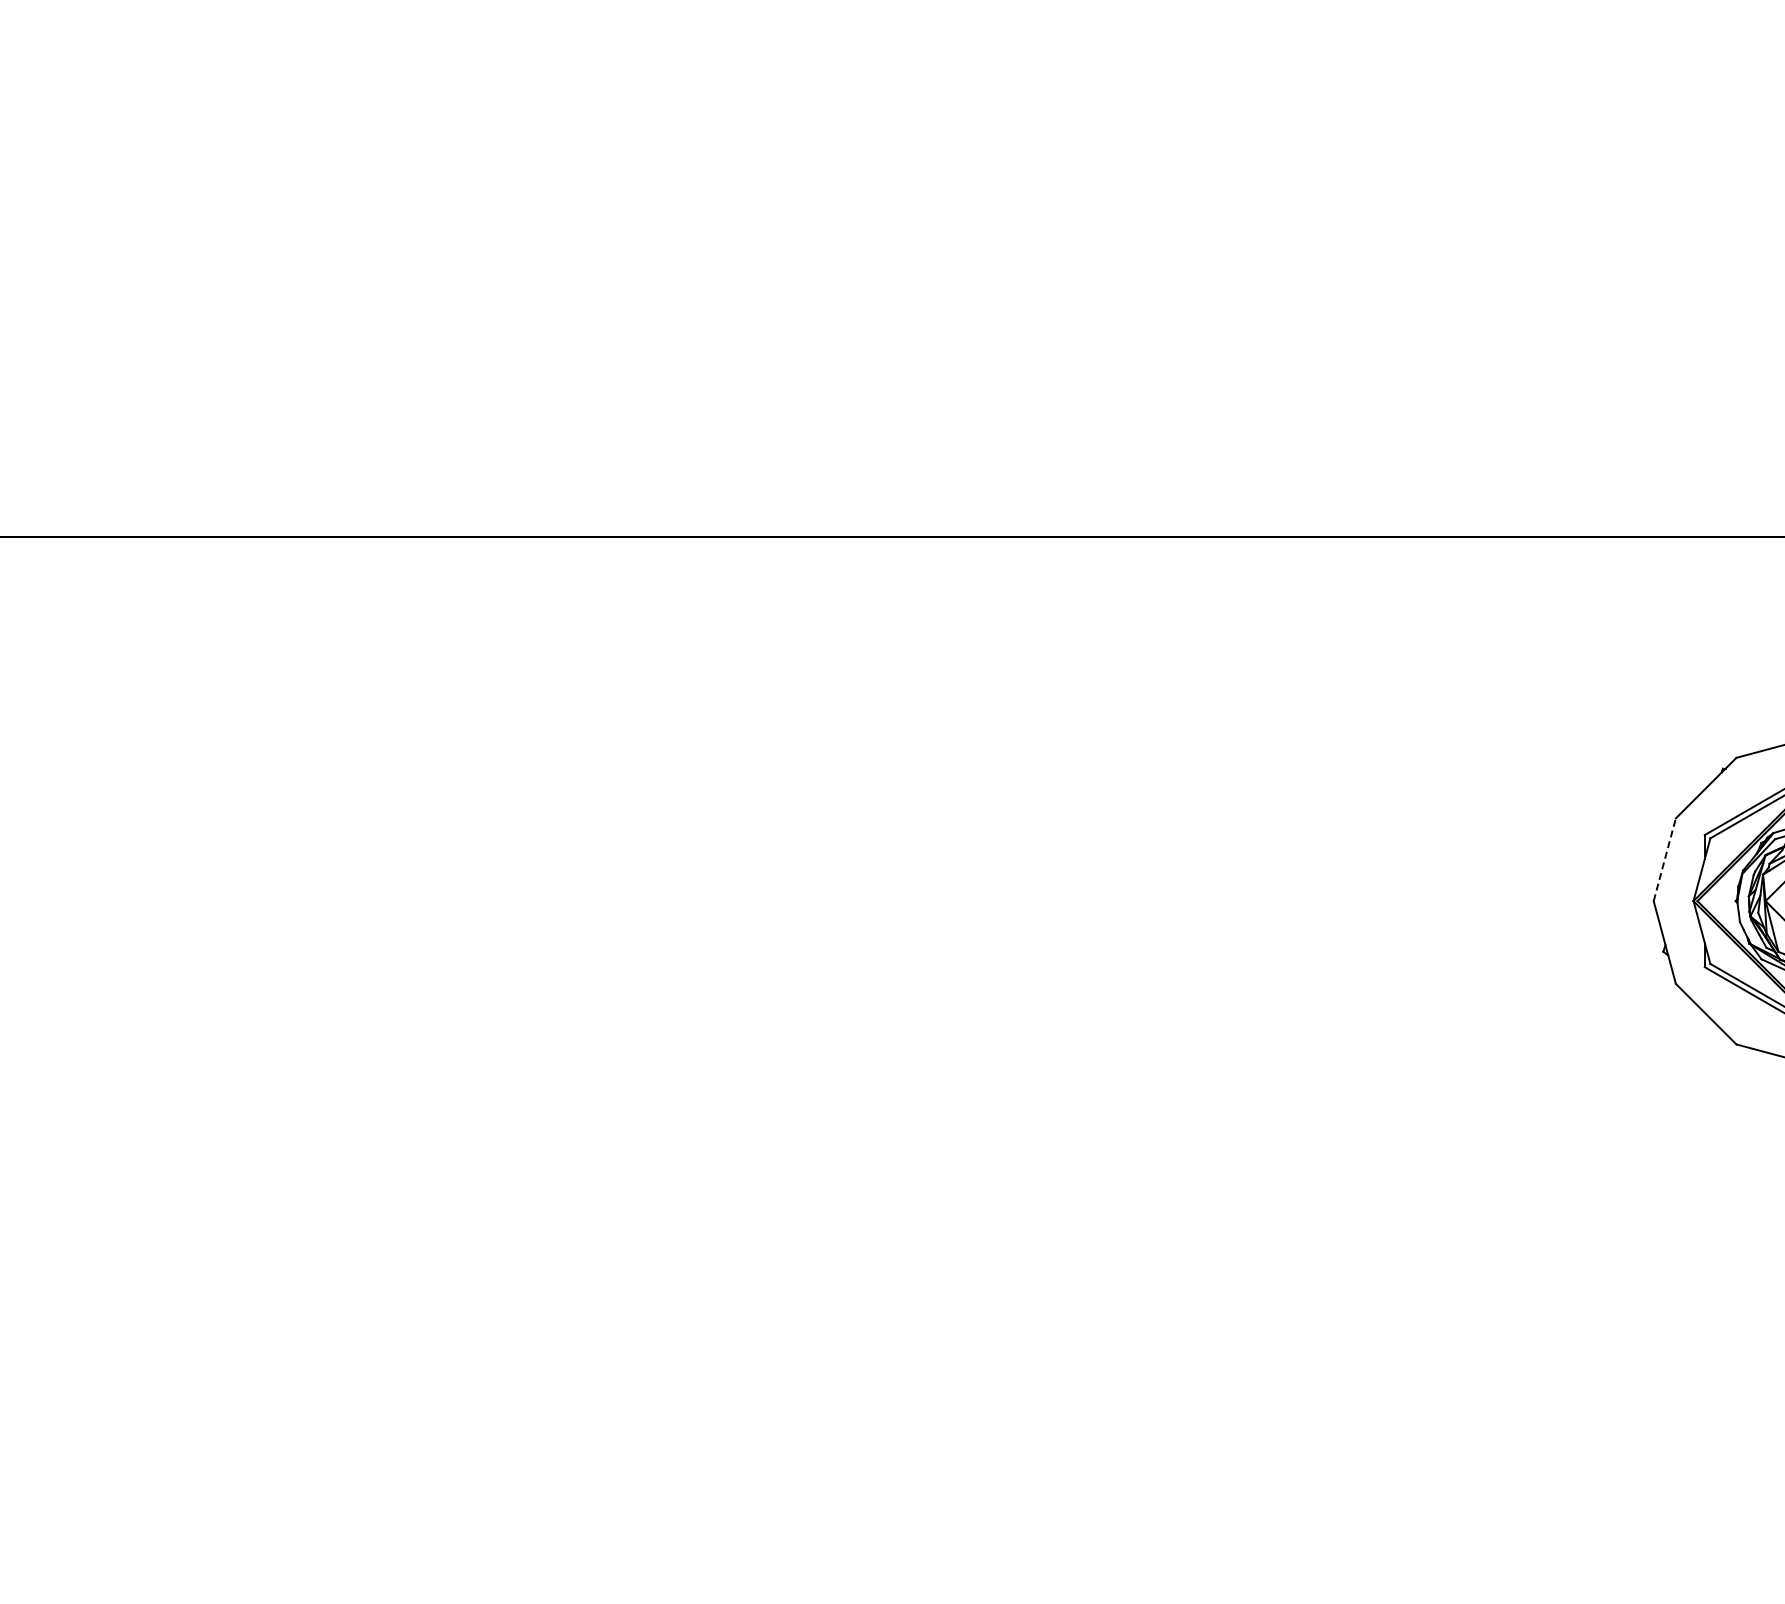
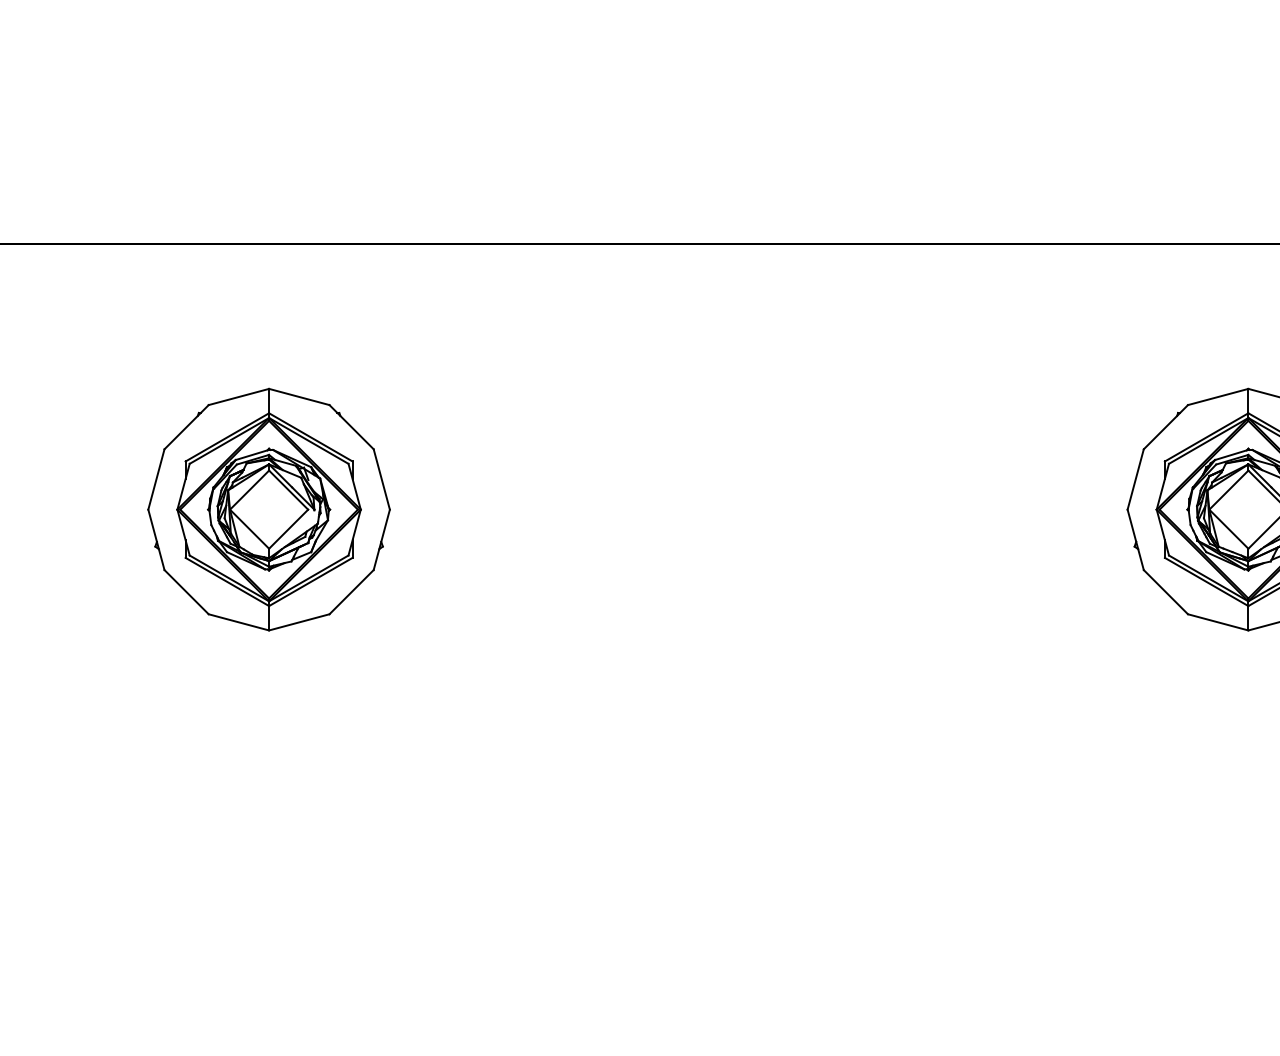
line: (1664, 859) -> (1135, 479), dashed -> solid
part: (477, 900) -> (268, 509), added

